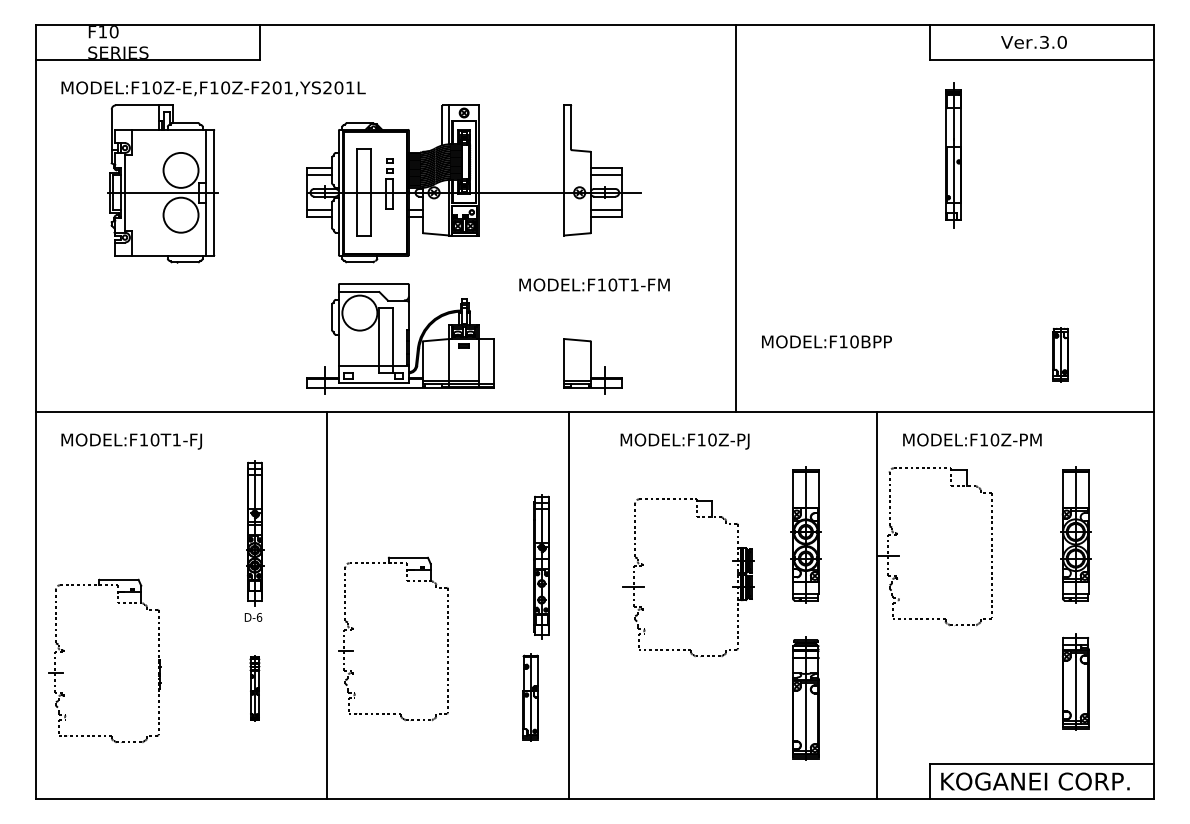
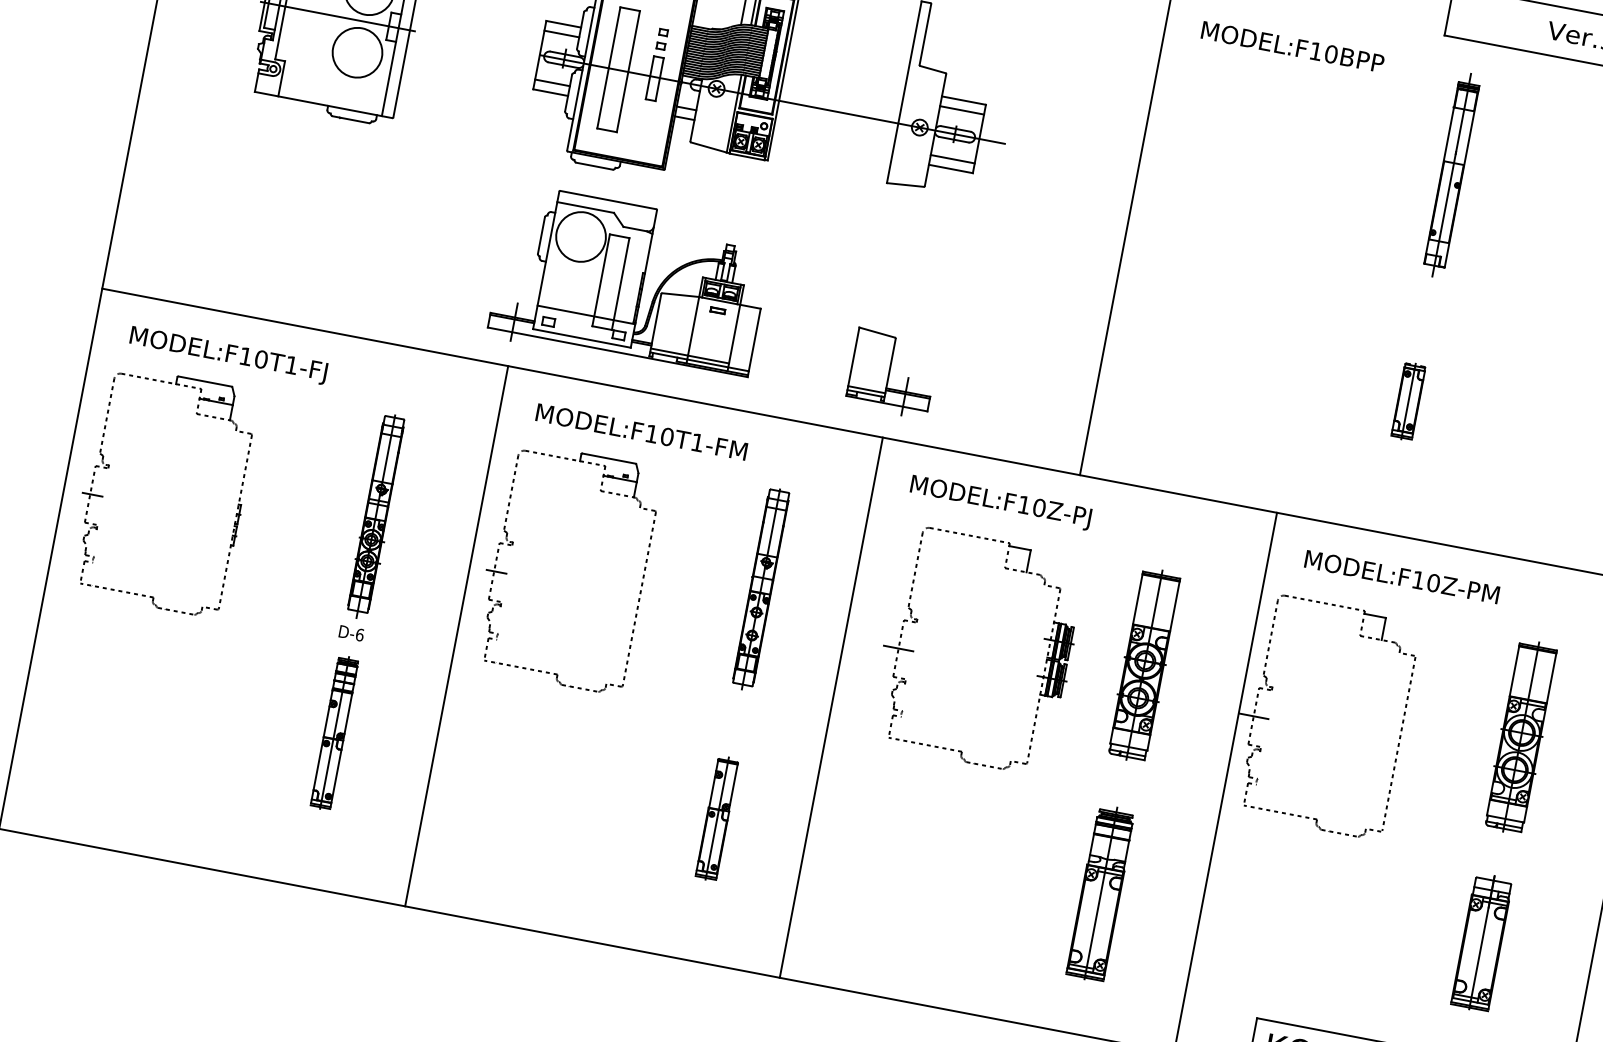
text: (594, 284) -> (641, 431), moved
text: (826, 341) -> (1292, 46), moved
part: (1060, 354) -> (1408, 401), moved
part: (541, 566) -> (760, 588), moved
part: (644, 586) -> (913, 651), moved
line: (568, 605) -> (830, 707), moved
part: (353, 629) -> (513, 544), moved
part: (64, 651) -> (109, 467), moved
part: (254, 688) -> (334, 732), size x1.67

